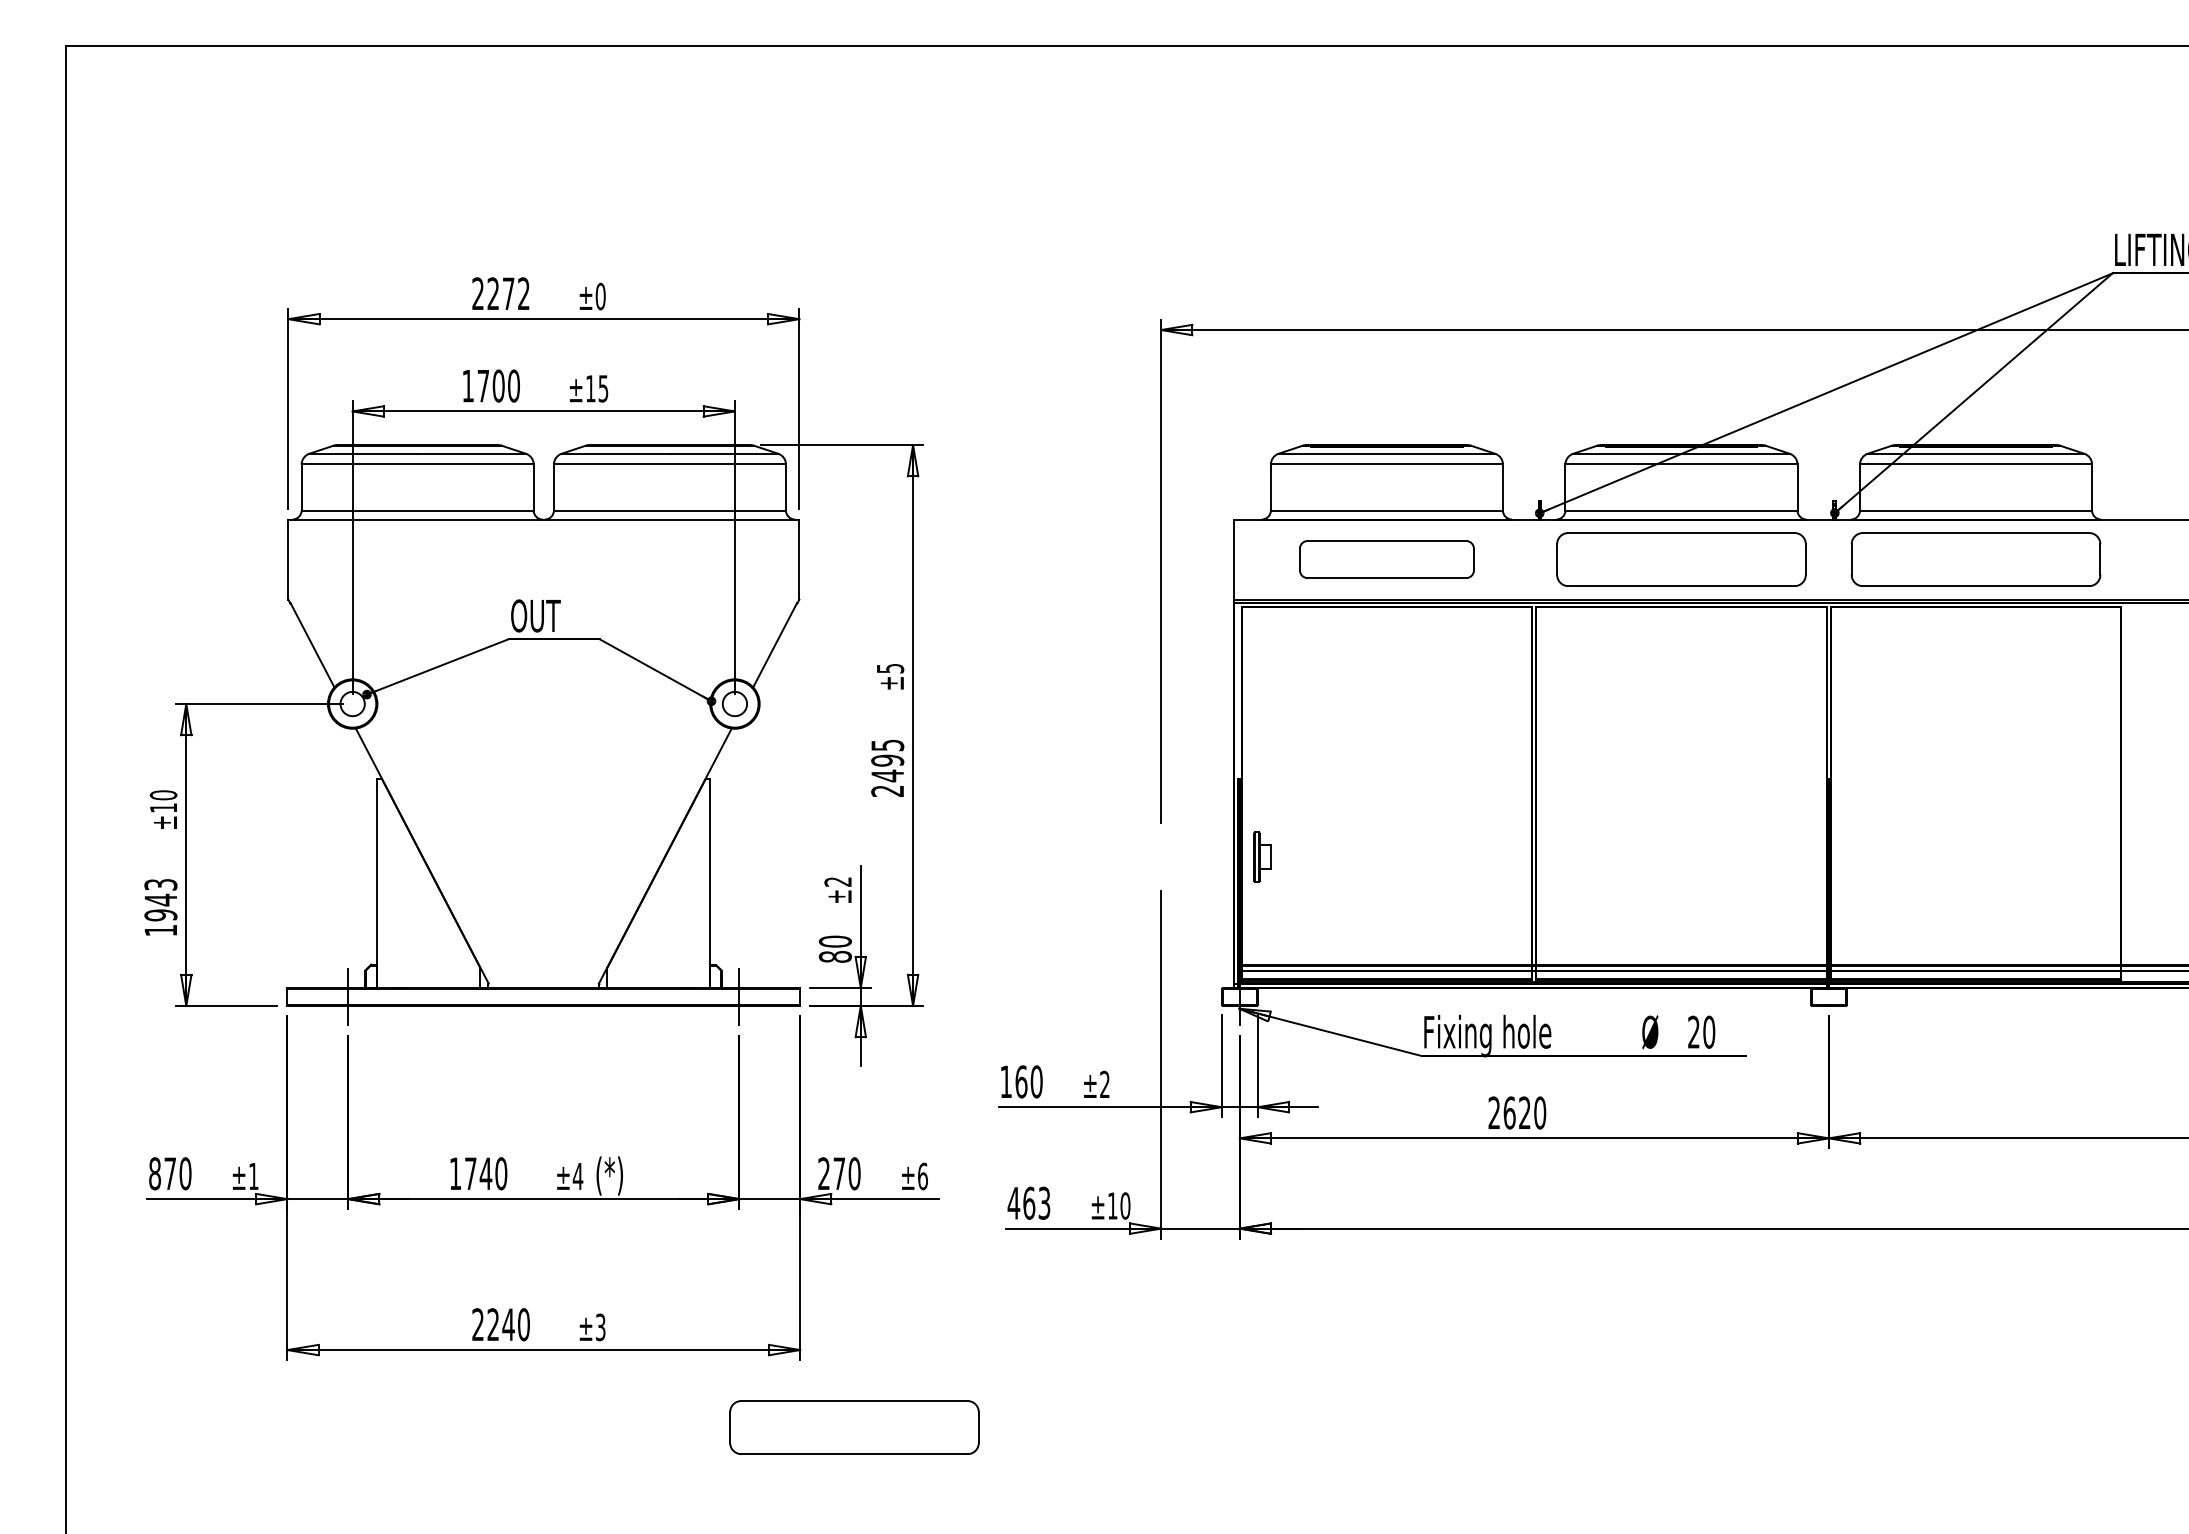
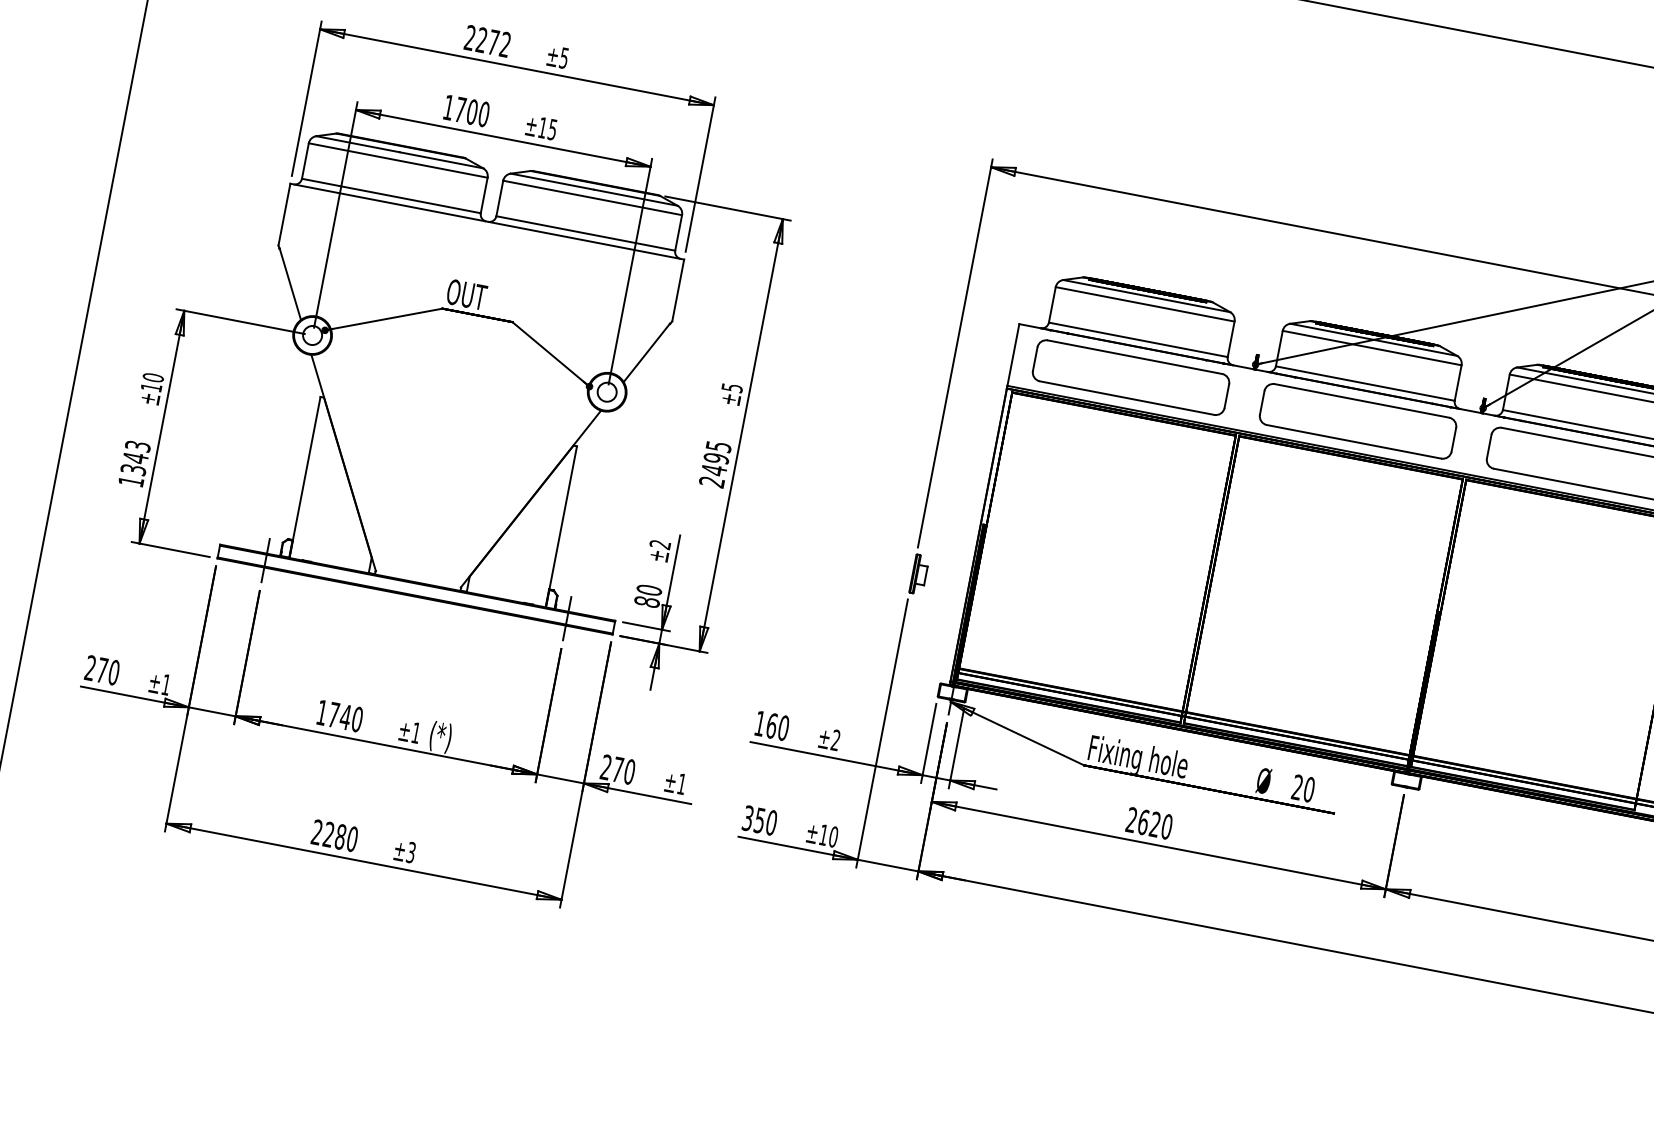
text: (600, 296) -> (564, 58), ±0 -> ±5
part: (1386, 559) -> (1130, 377), size x1.43
part: (1262, 856) -> (919, 574), moved
text: (160, 915) -> (133, 469), 1943 -> 1343
text: (154, 1173) -> (90, 667), 870 -> 270
text: (577, 1176) -> (415, 732), ±4 -> ±1
text: (922, 1176) -> (681, 784), ±6 -> ±1
text: (1028, 1202) -> (759, 819), 463 -> 350
text: (508, 1324) -> (340, 836), 2240 -> 2280
part: (854, 1427) -> (591, 967), removed

